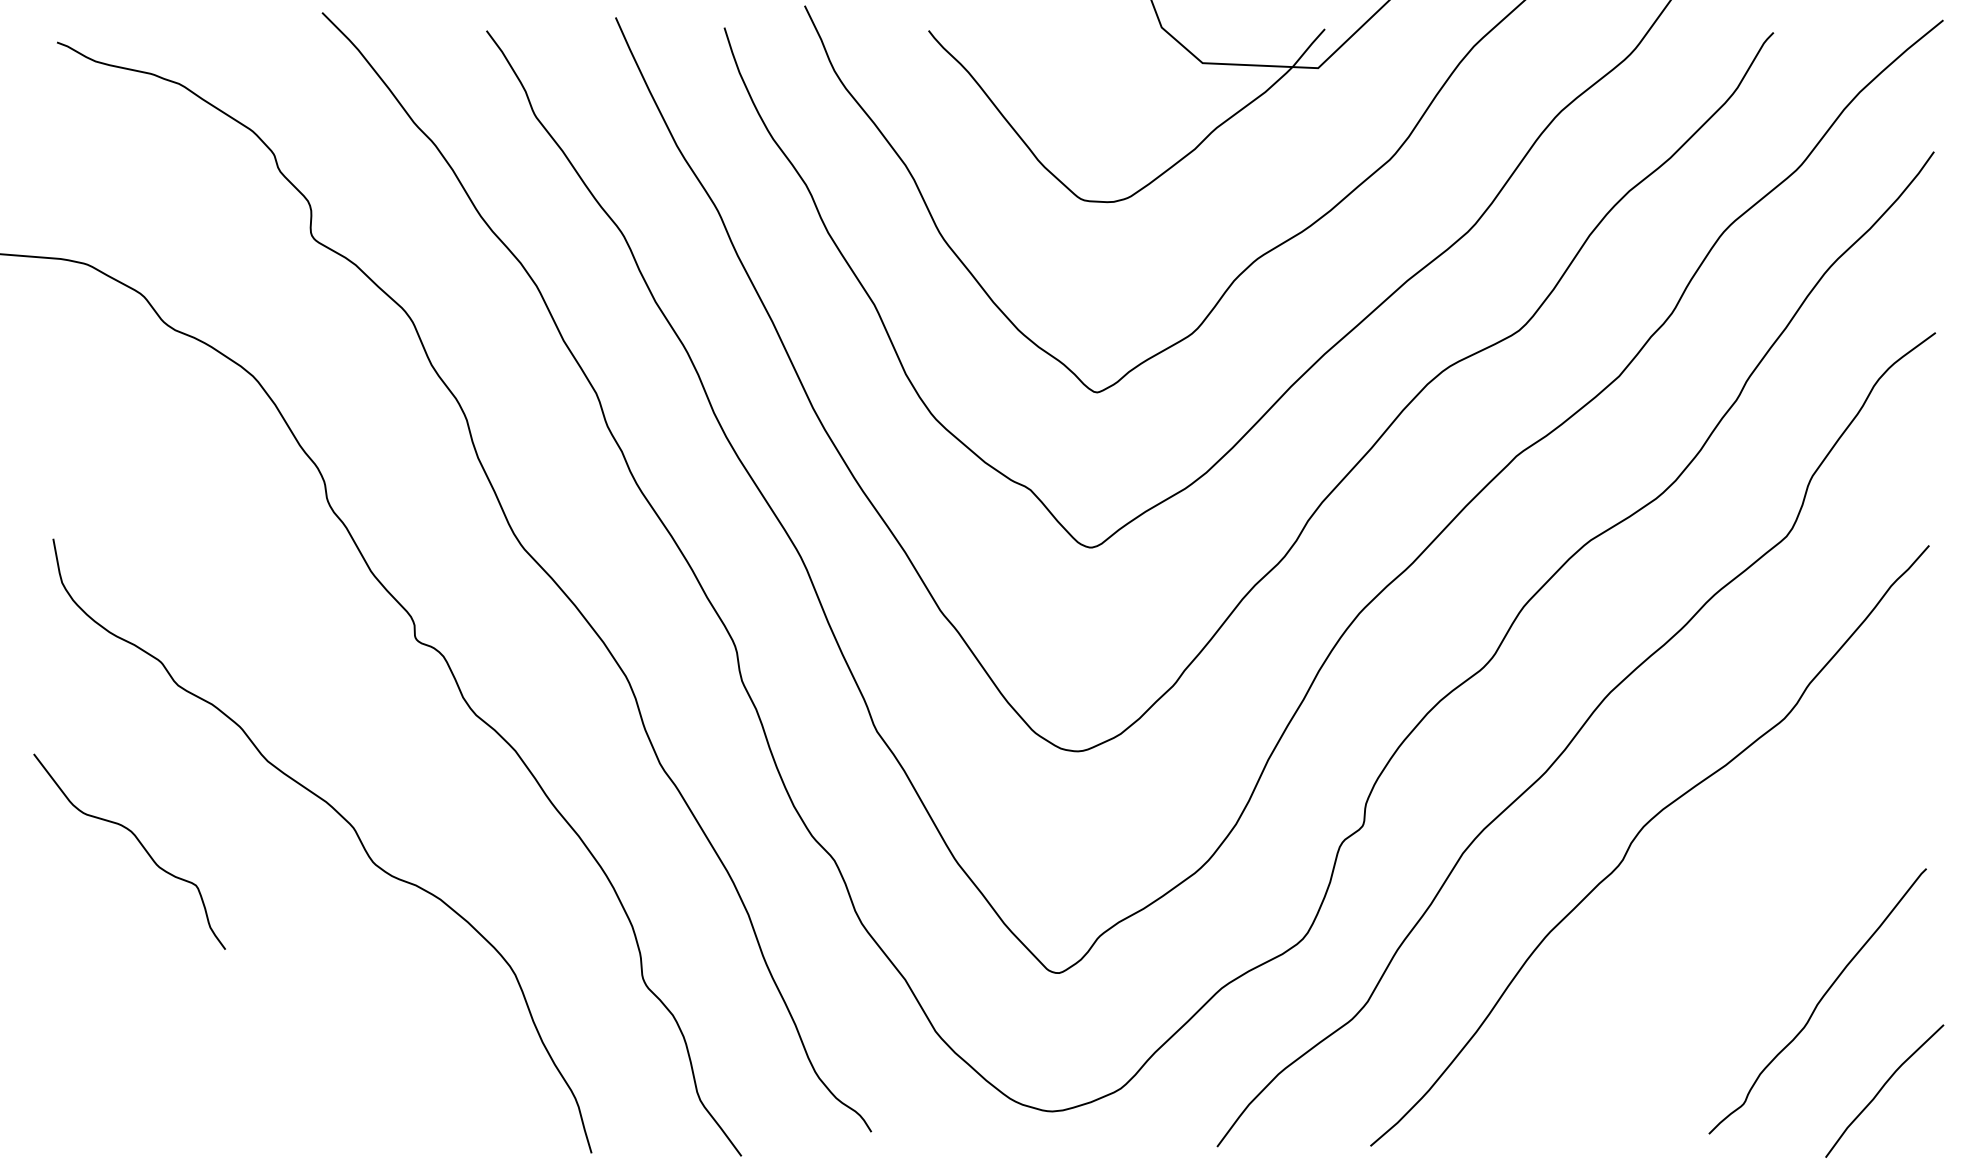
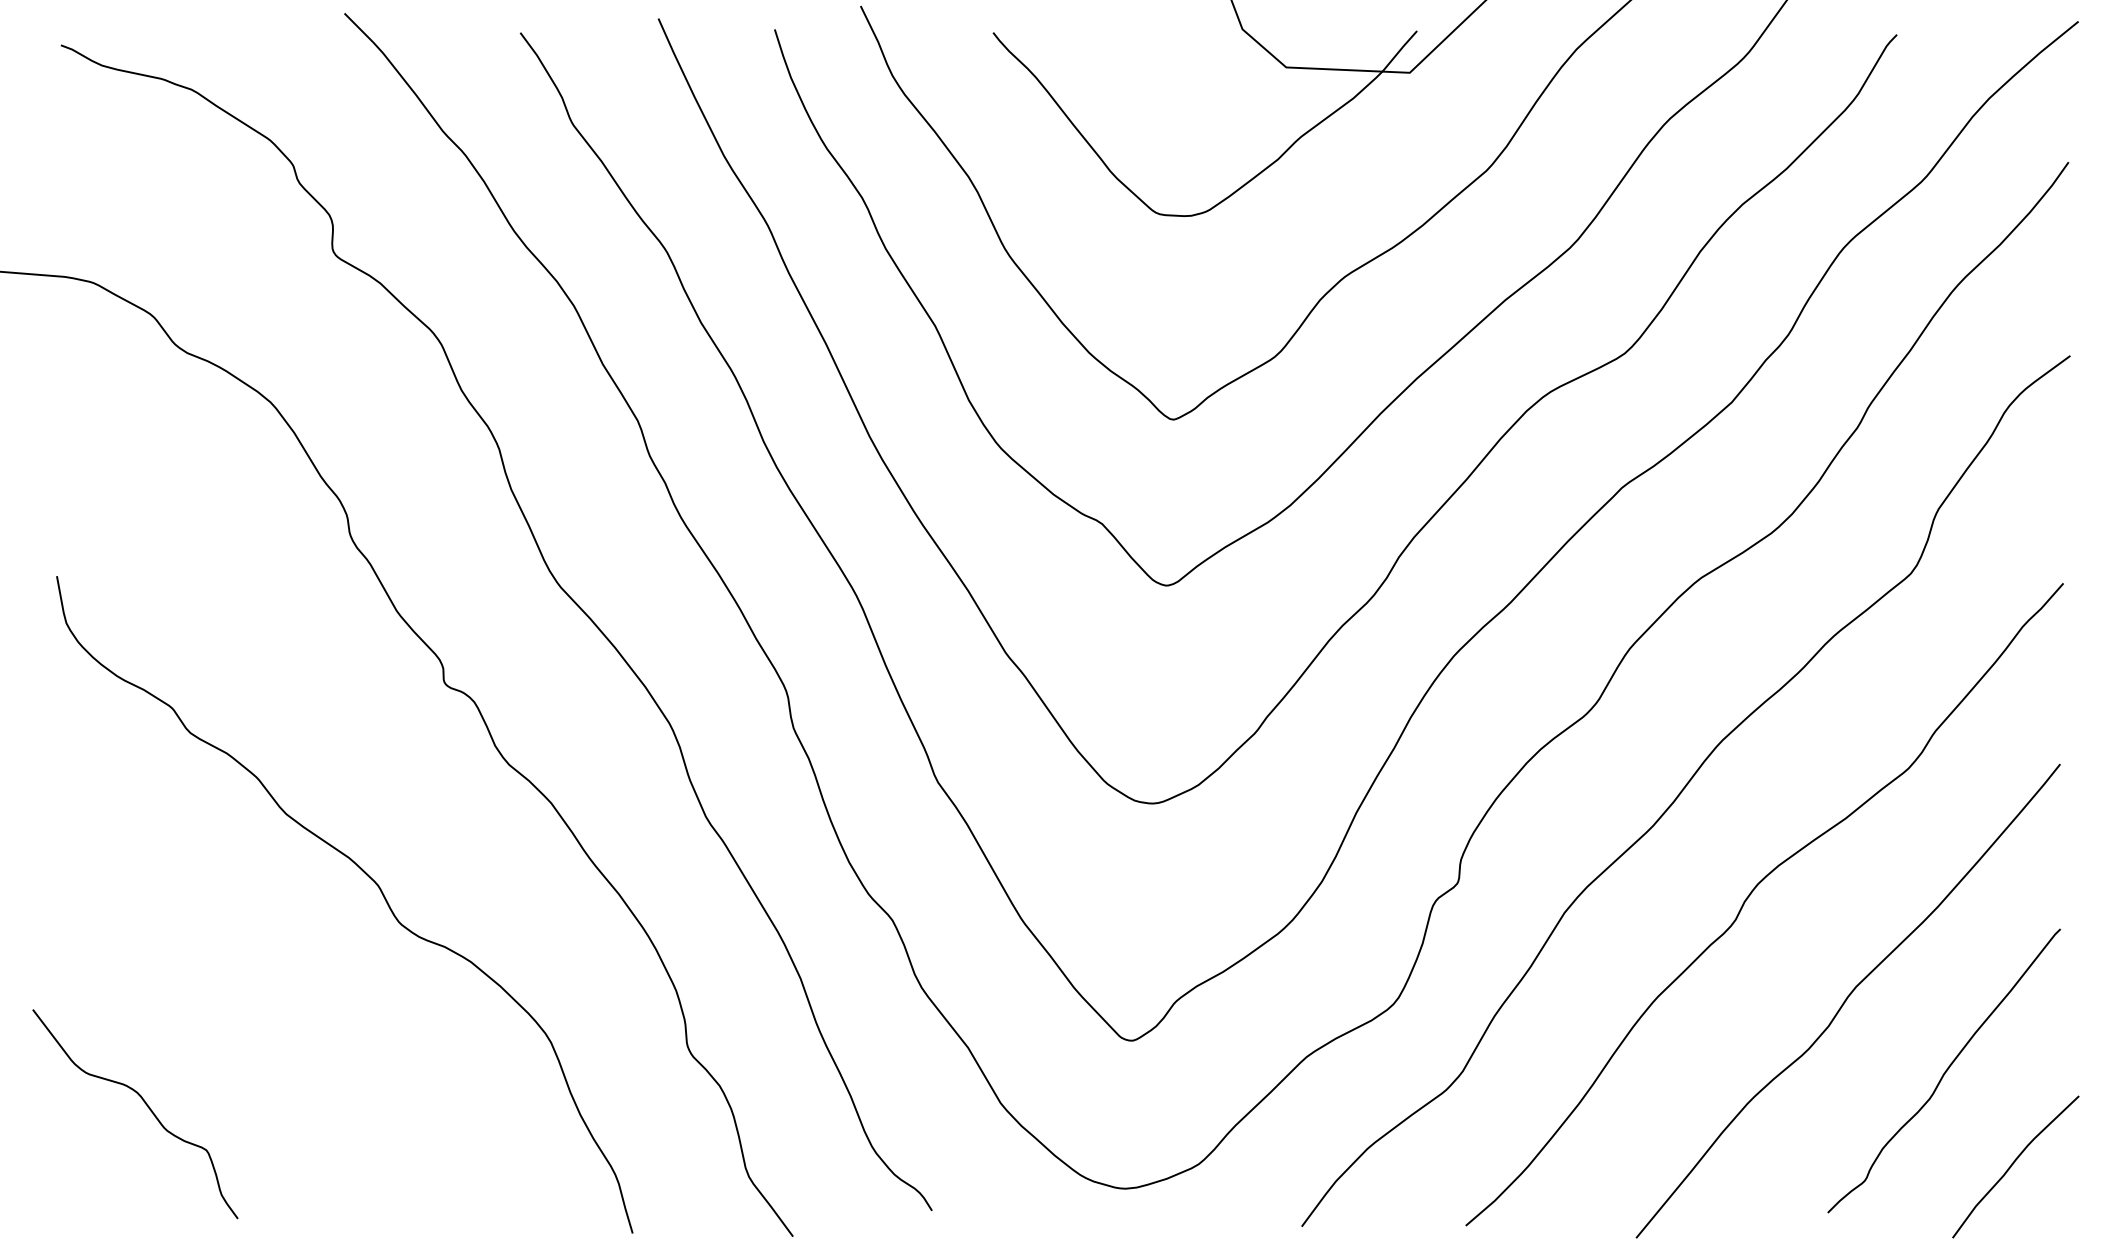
curve: (139, 843) -> (145, 1105), moved
curve: (1727, 934) -> (1847, 999), added

